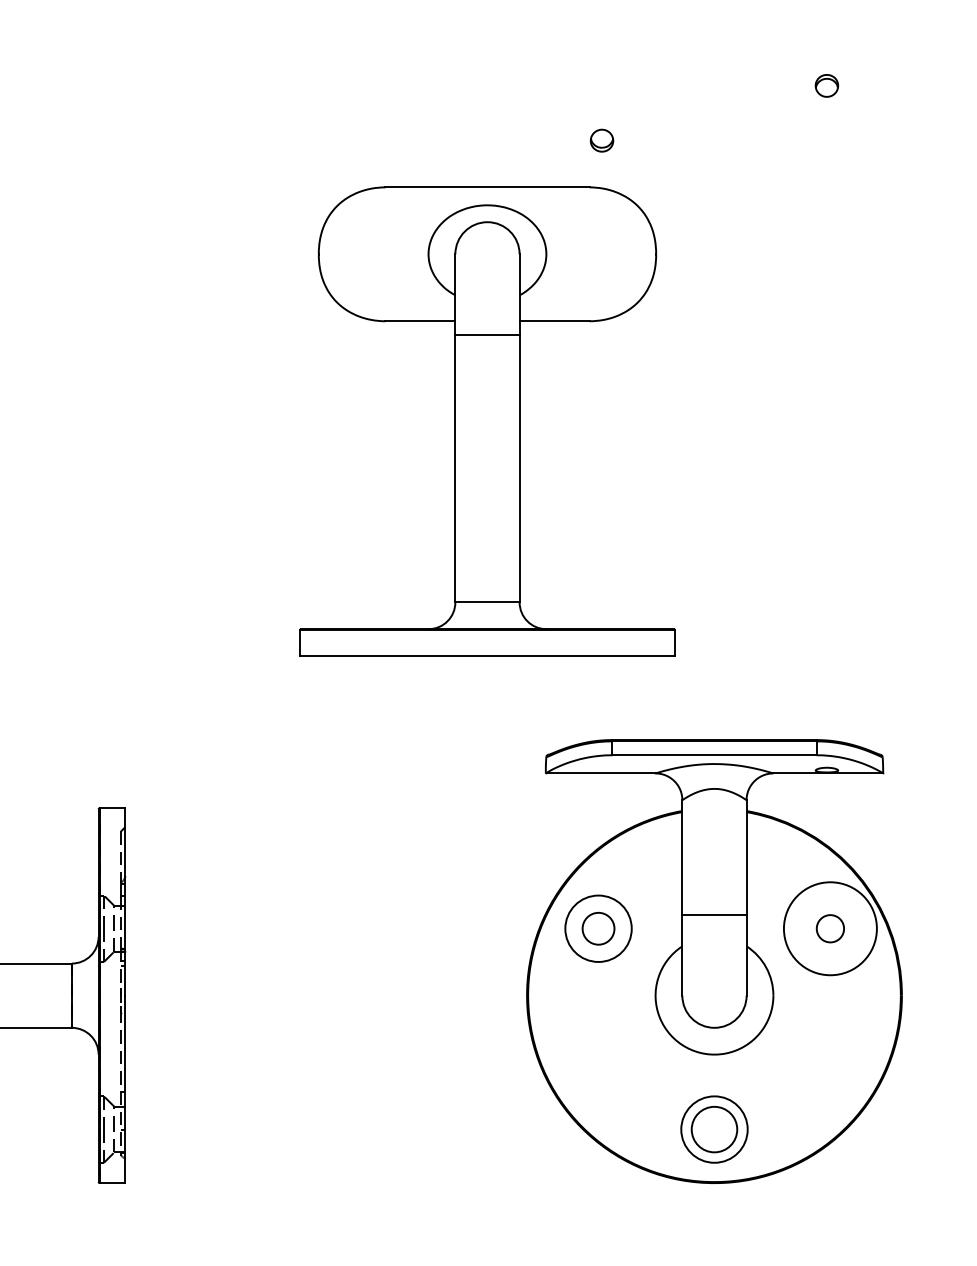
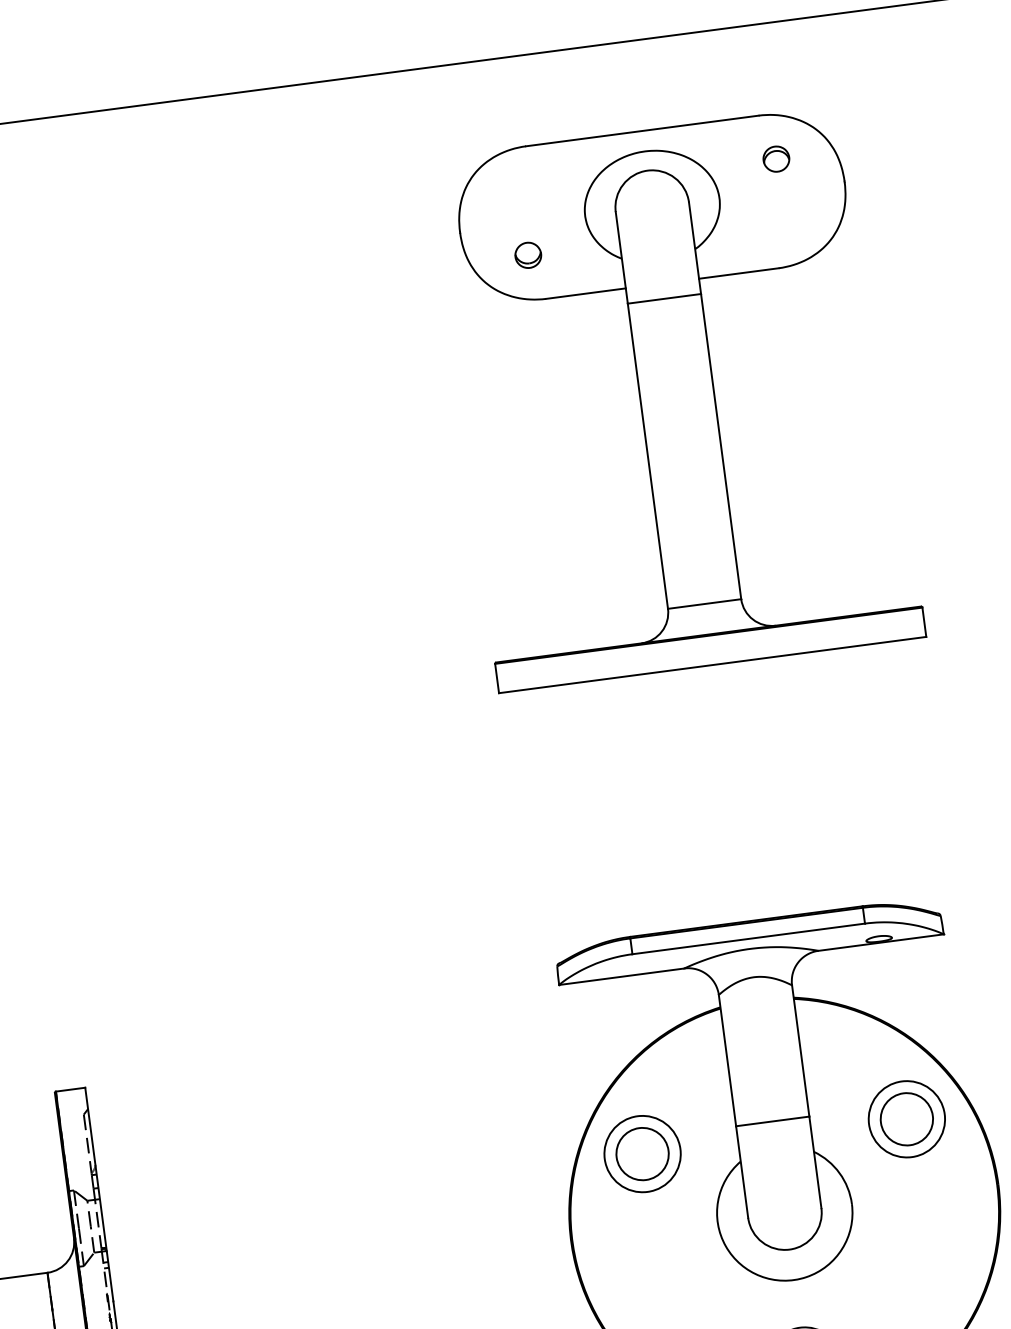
part: (487, 421) -> (677, 397), moved
circle: (598, 928) -> (642, 1153), size x1.43
circle: (830, 928) -> (906, 1118), size x0.71
circle: (830, 928) -> (906, 1118), size x1.67

